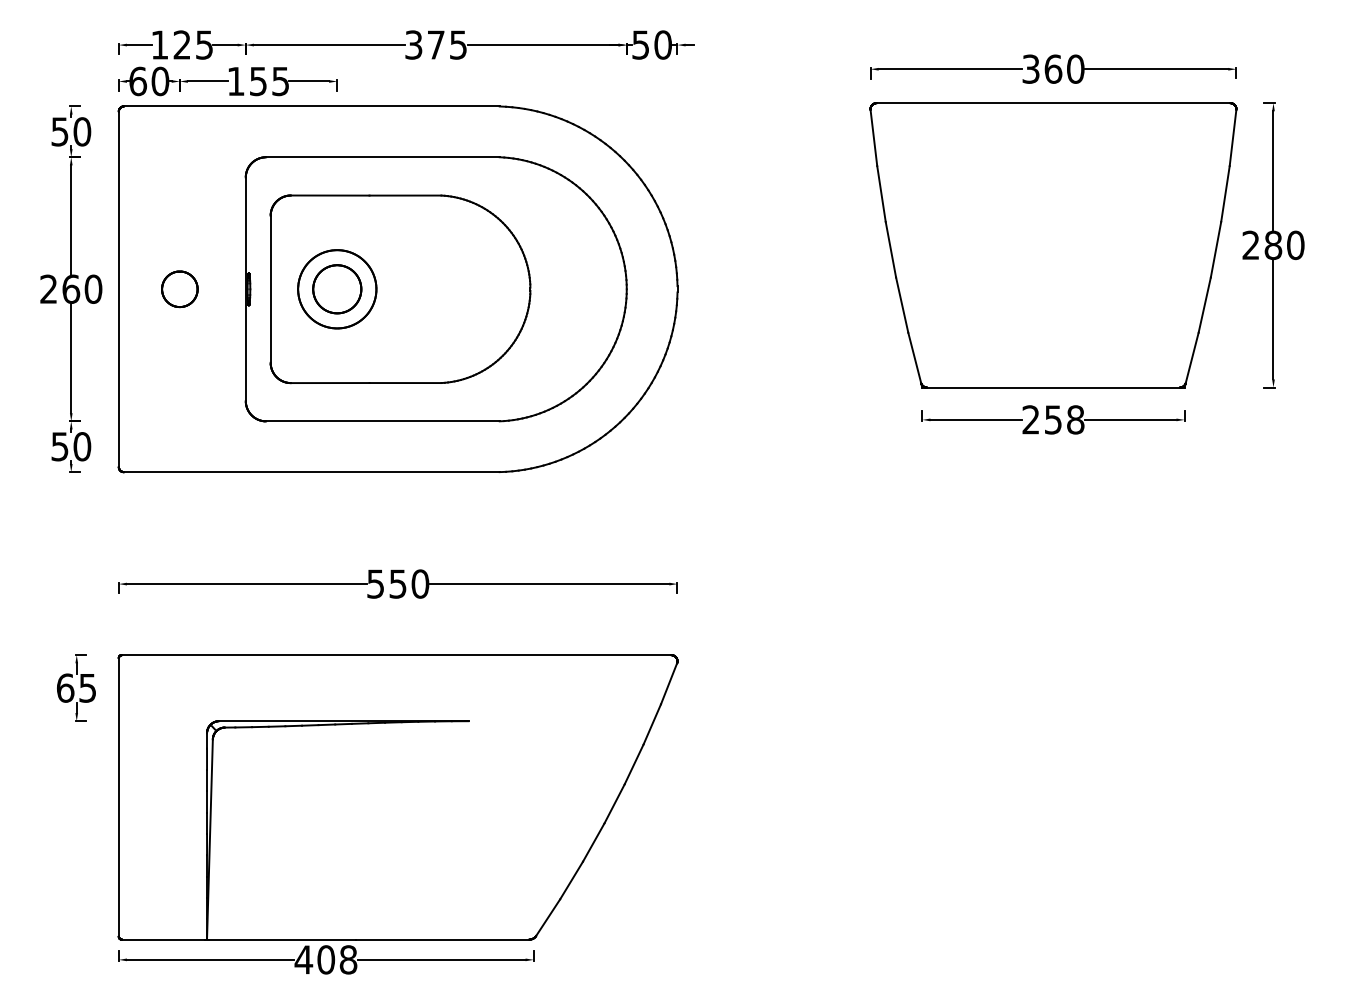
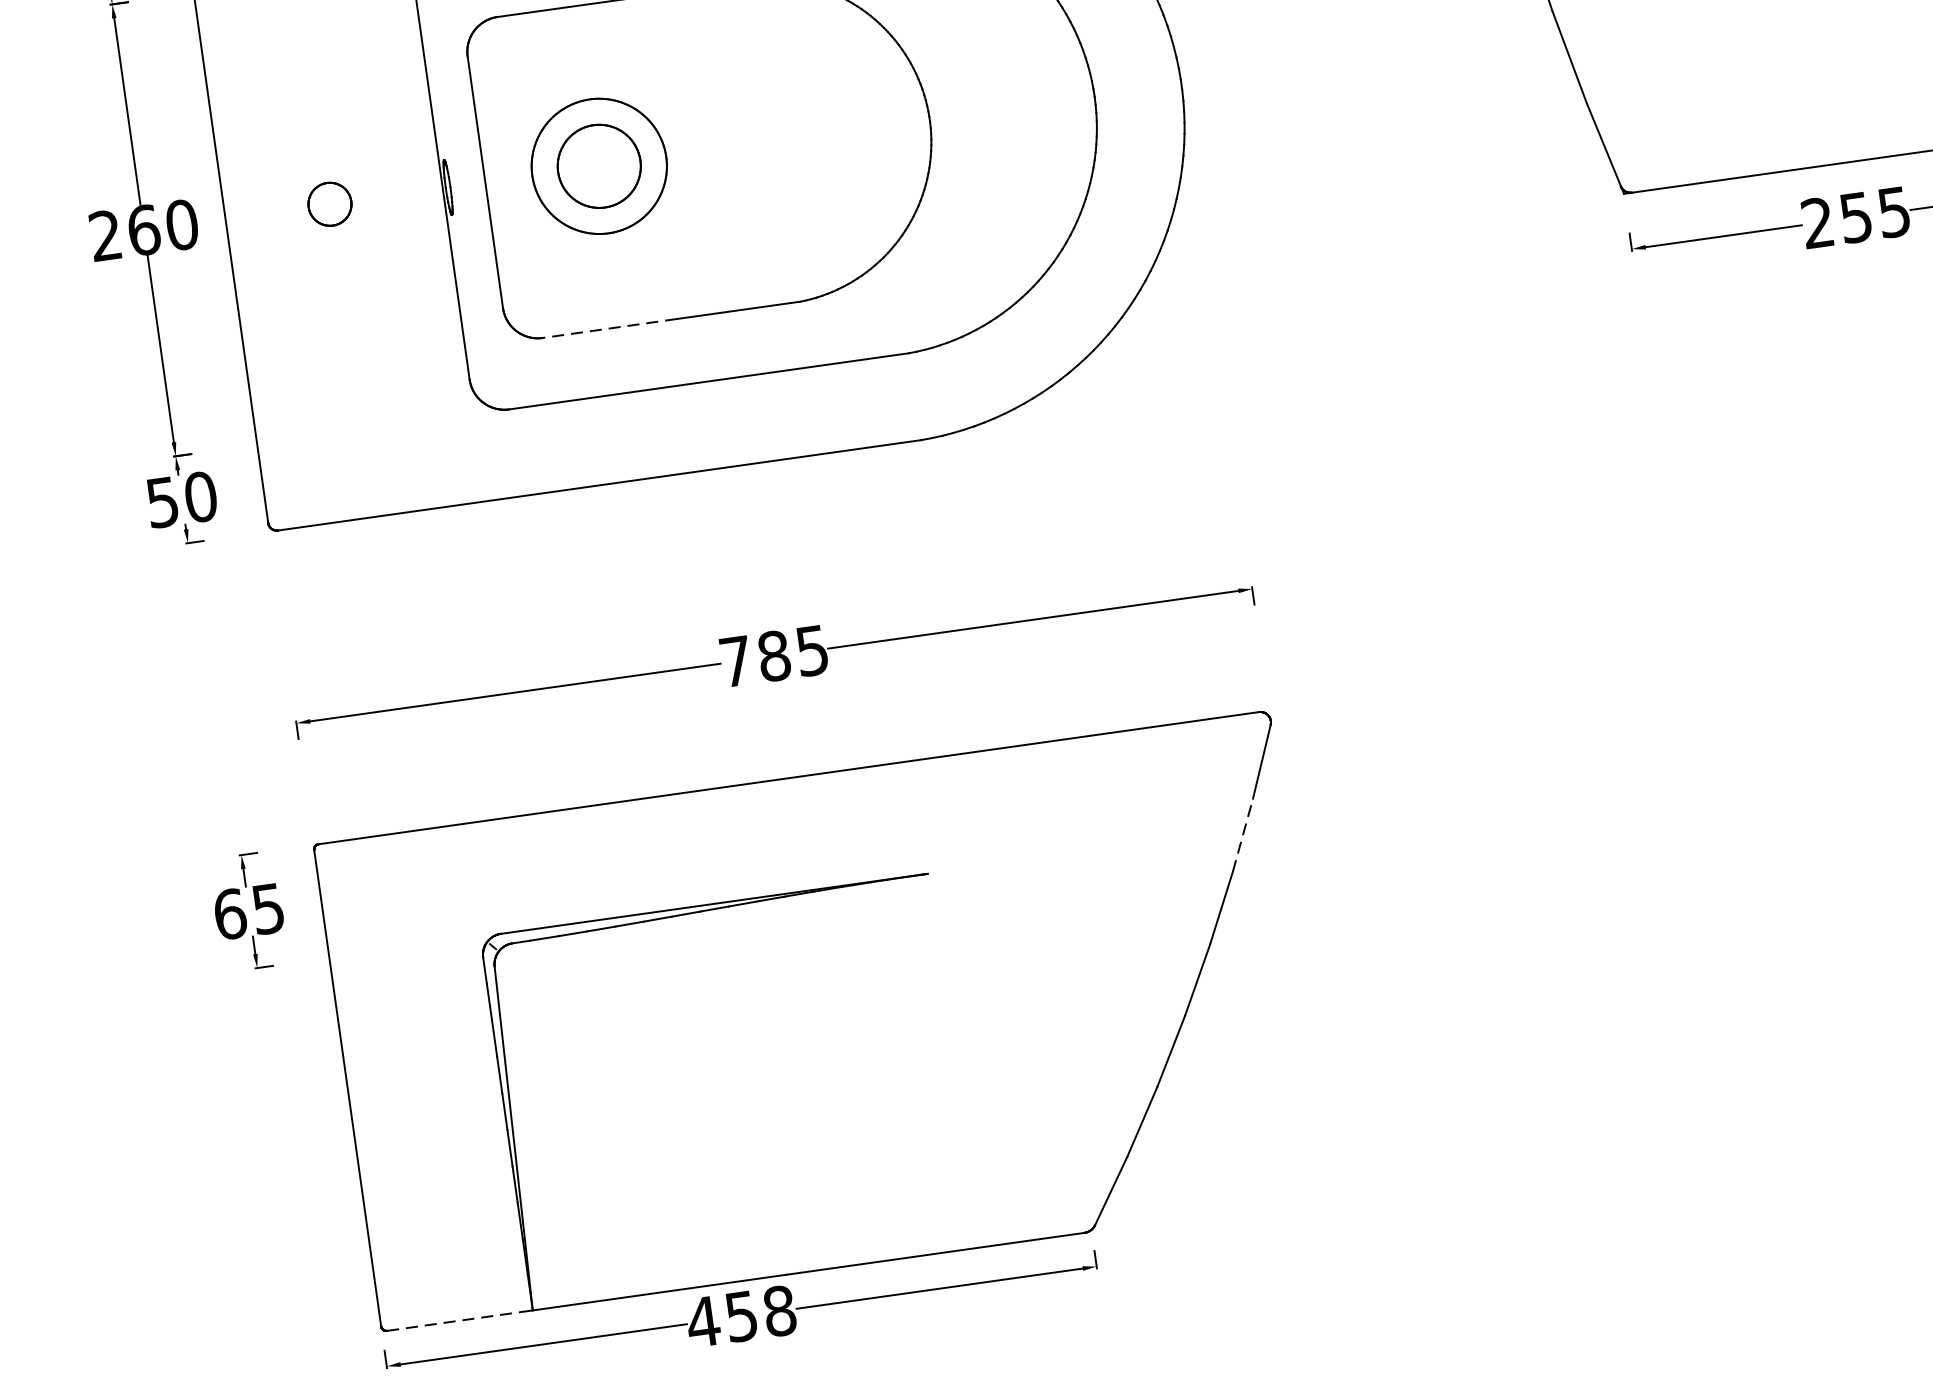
part: (179, 289) -> (329, 204), size x0.7
line: (329, 383) -> (608, 329), solid -> dashed
text: (1075, 419) -> (1893, 211), 258 -> 255
text: (398, 583) -> (774, 655), 550 -> 785
line: (652, 724) -> (1243, 835), solid -> dashed
line: (163, 939) -> (458, 1320), solid -> dashed
text: (326, 959) -> (742, 1315), 408 -> 458

